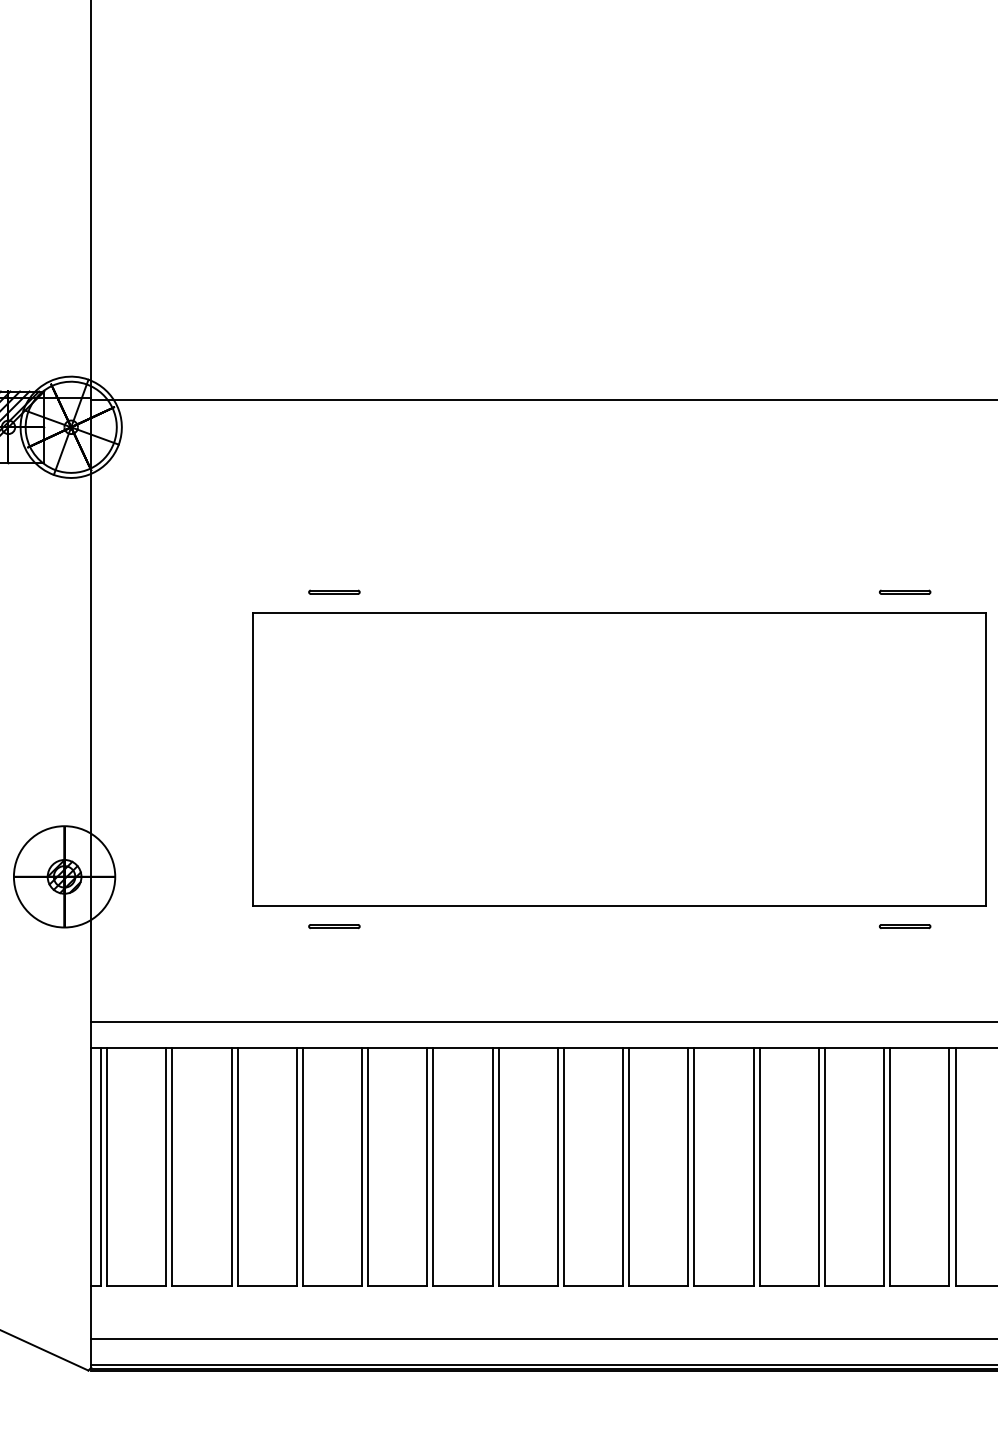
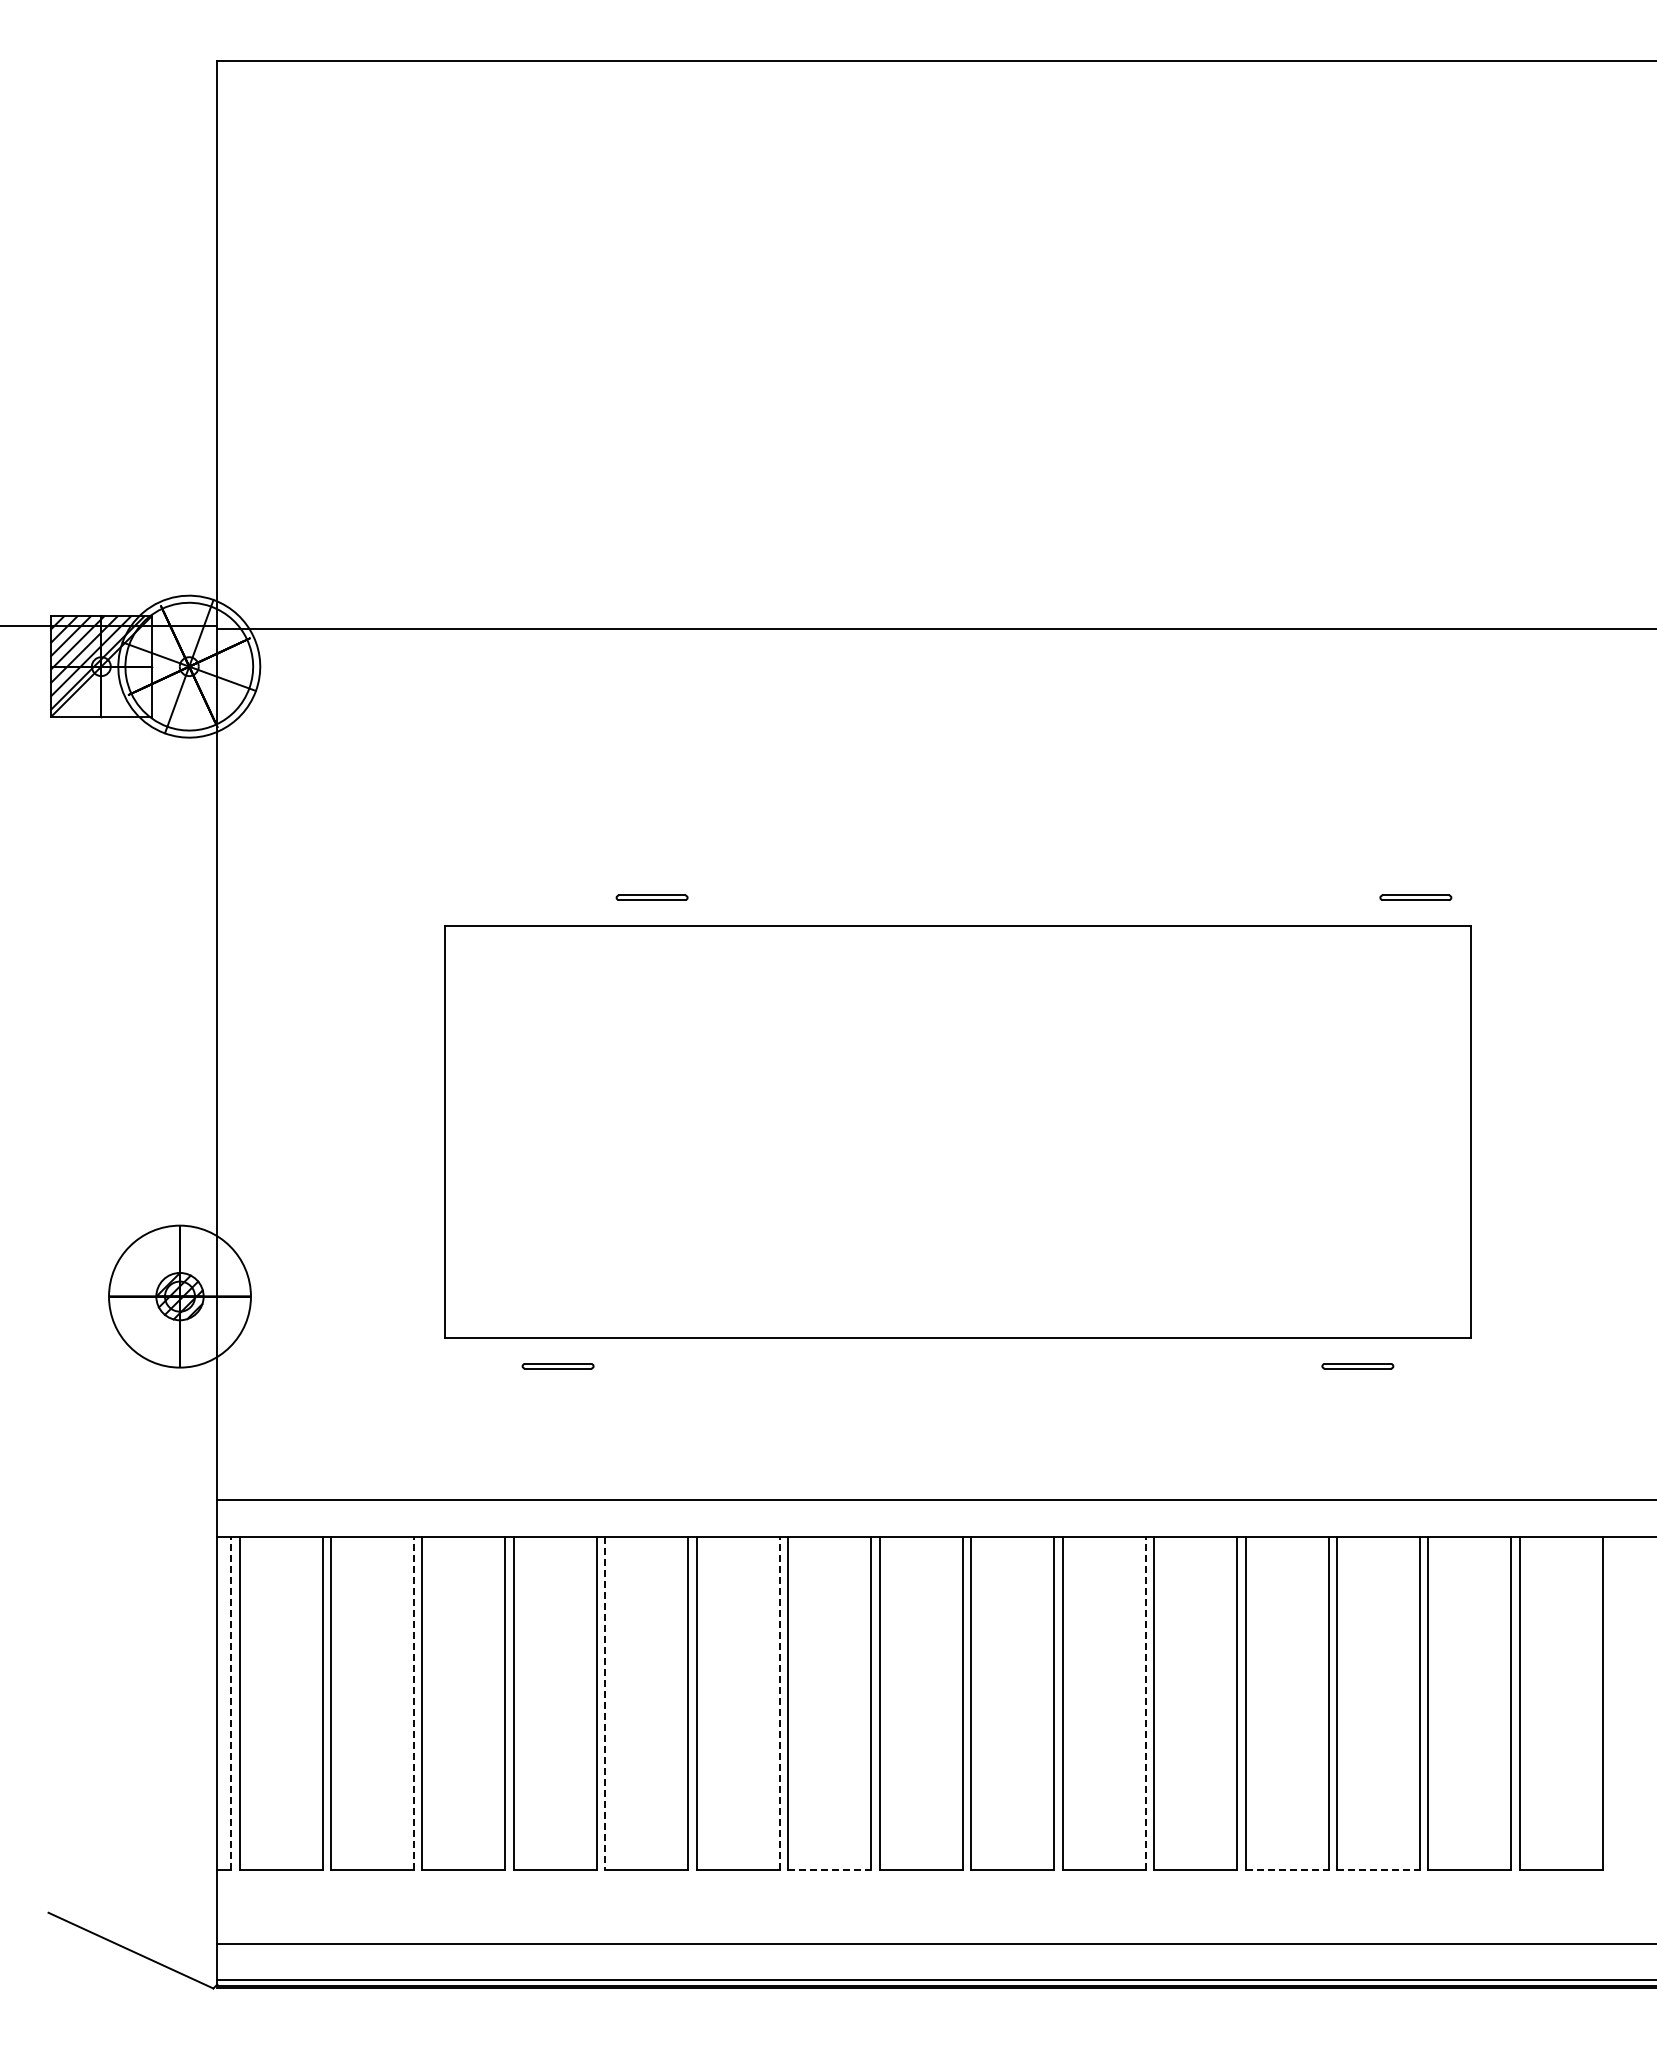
part: (333, 592) -> (651, 897), moved
part: (904, 592) -> (1415, 897), moved
line: (101, 1167) -> (231, 1703), solid -> dashed
line: (231, 1167) -> (414, 1703), solid -> dashed
line: (368, 1167) -> (605, 1703), solid -> dashed
line: (492, 1167) -> (779, 1703), solid -> dashed
line: (753, 1167) -> (1145, 1703), solid -> dashed
line: (528, 1286) -> (829, 1870), solid -> dashed
line: (854, 1286) -> (1287, 1870), solid -> dashed
line: (920, 1286) -> (1379, 1870), solid -> dashed

